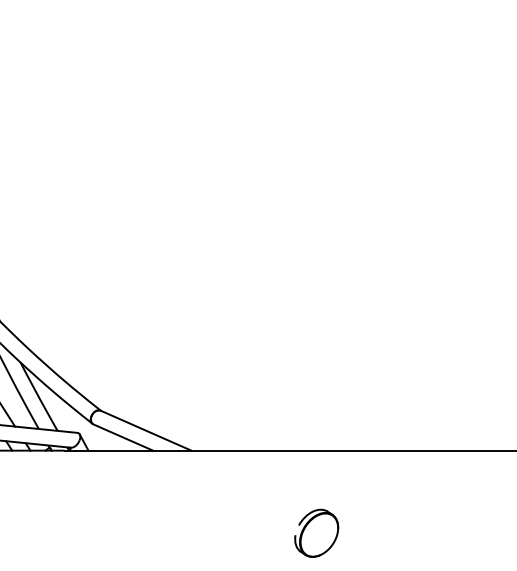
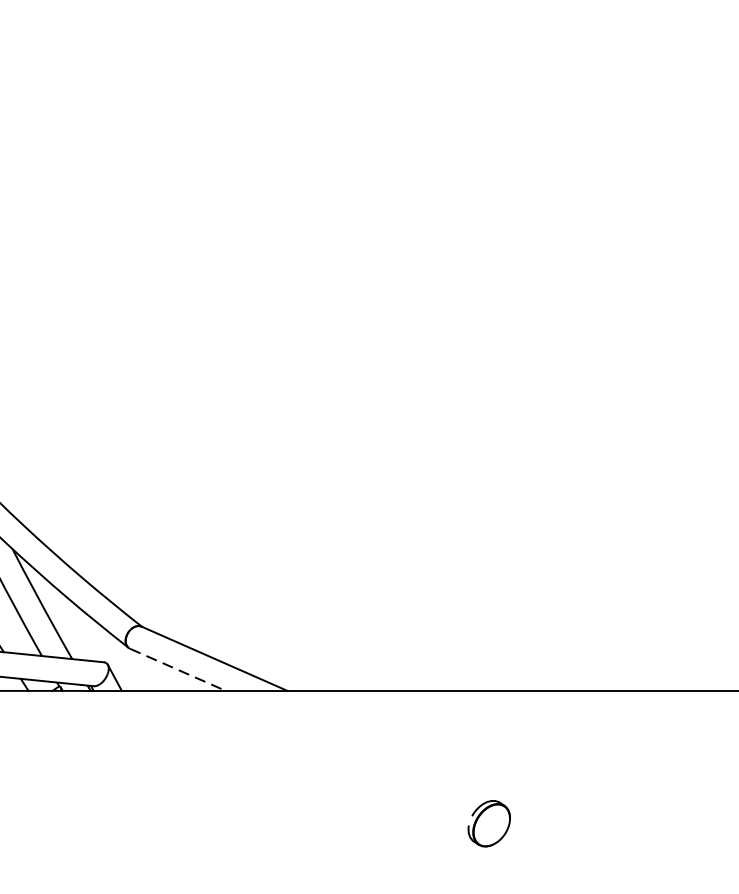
line: (123, 437) -> (178, 669), solid -> dashed
part: (316, 532) -> (488, 822), size x0.6

